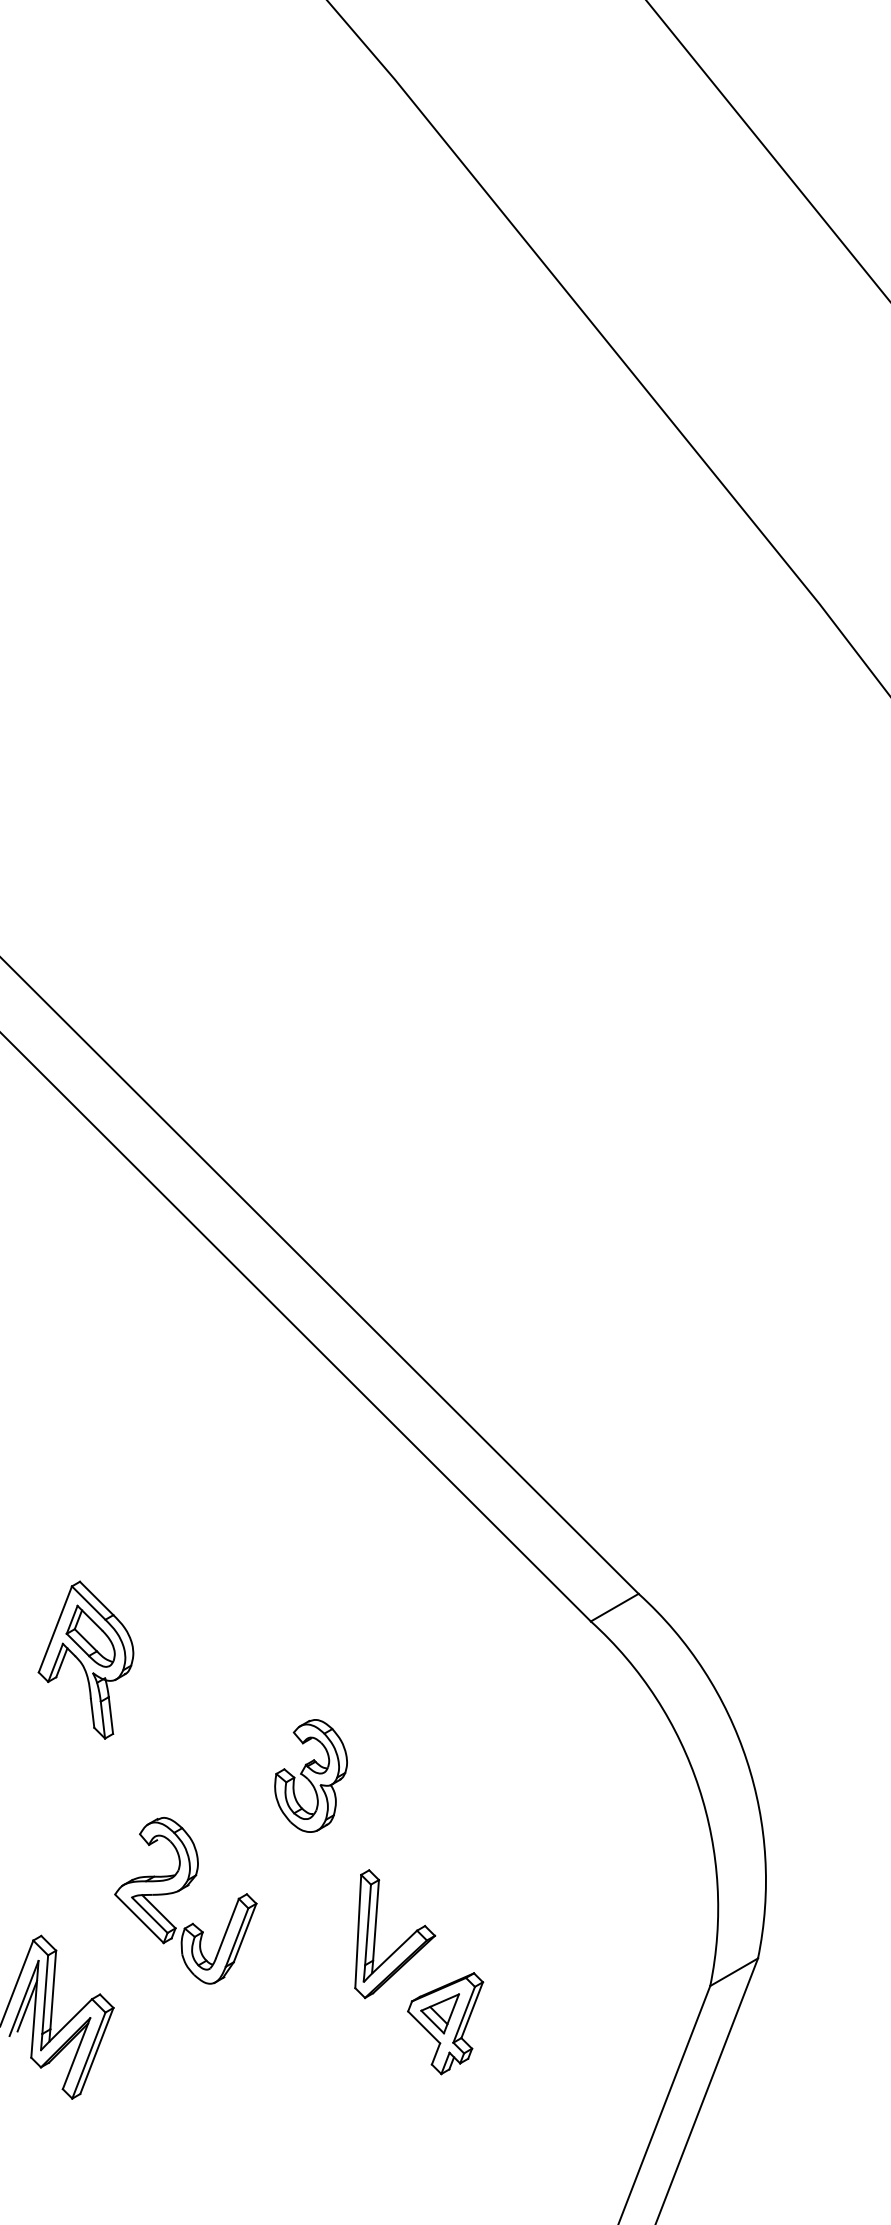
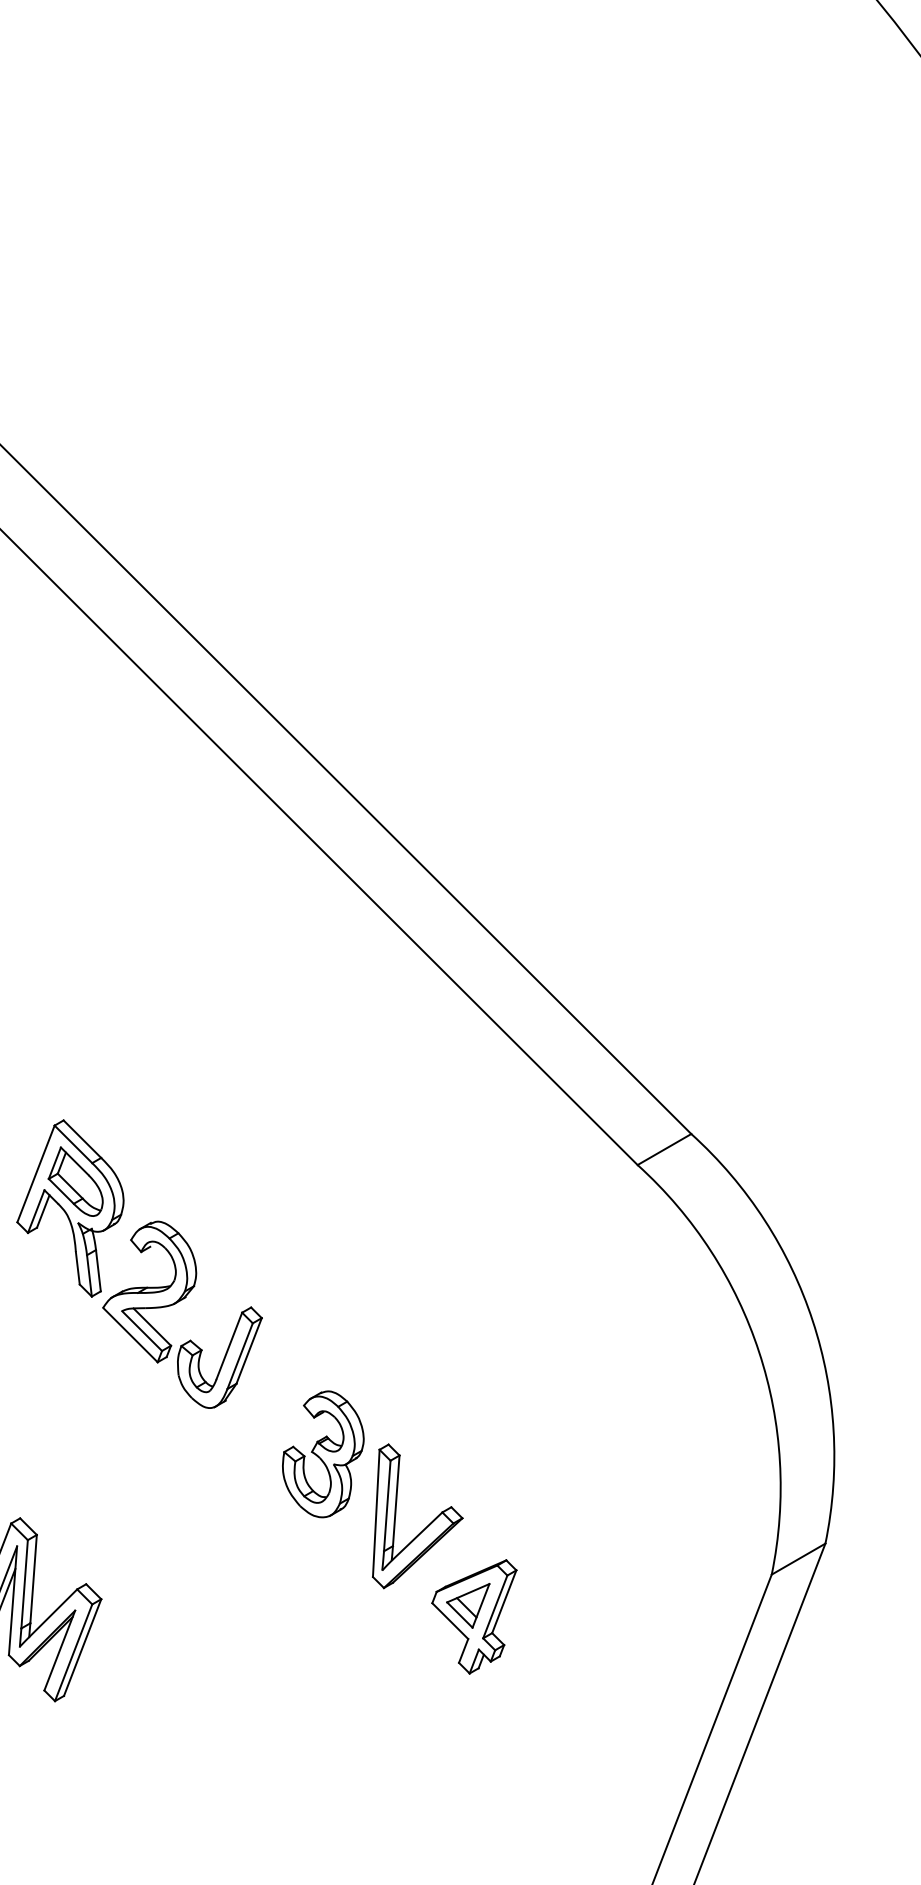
part: (310, 1775) -> (322, 1453), moved
part: (178, 1892) -> (174, 1305), moved

